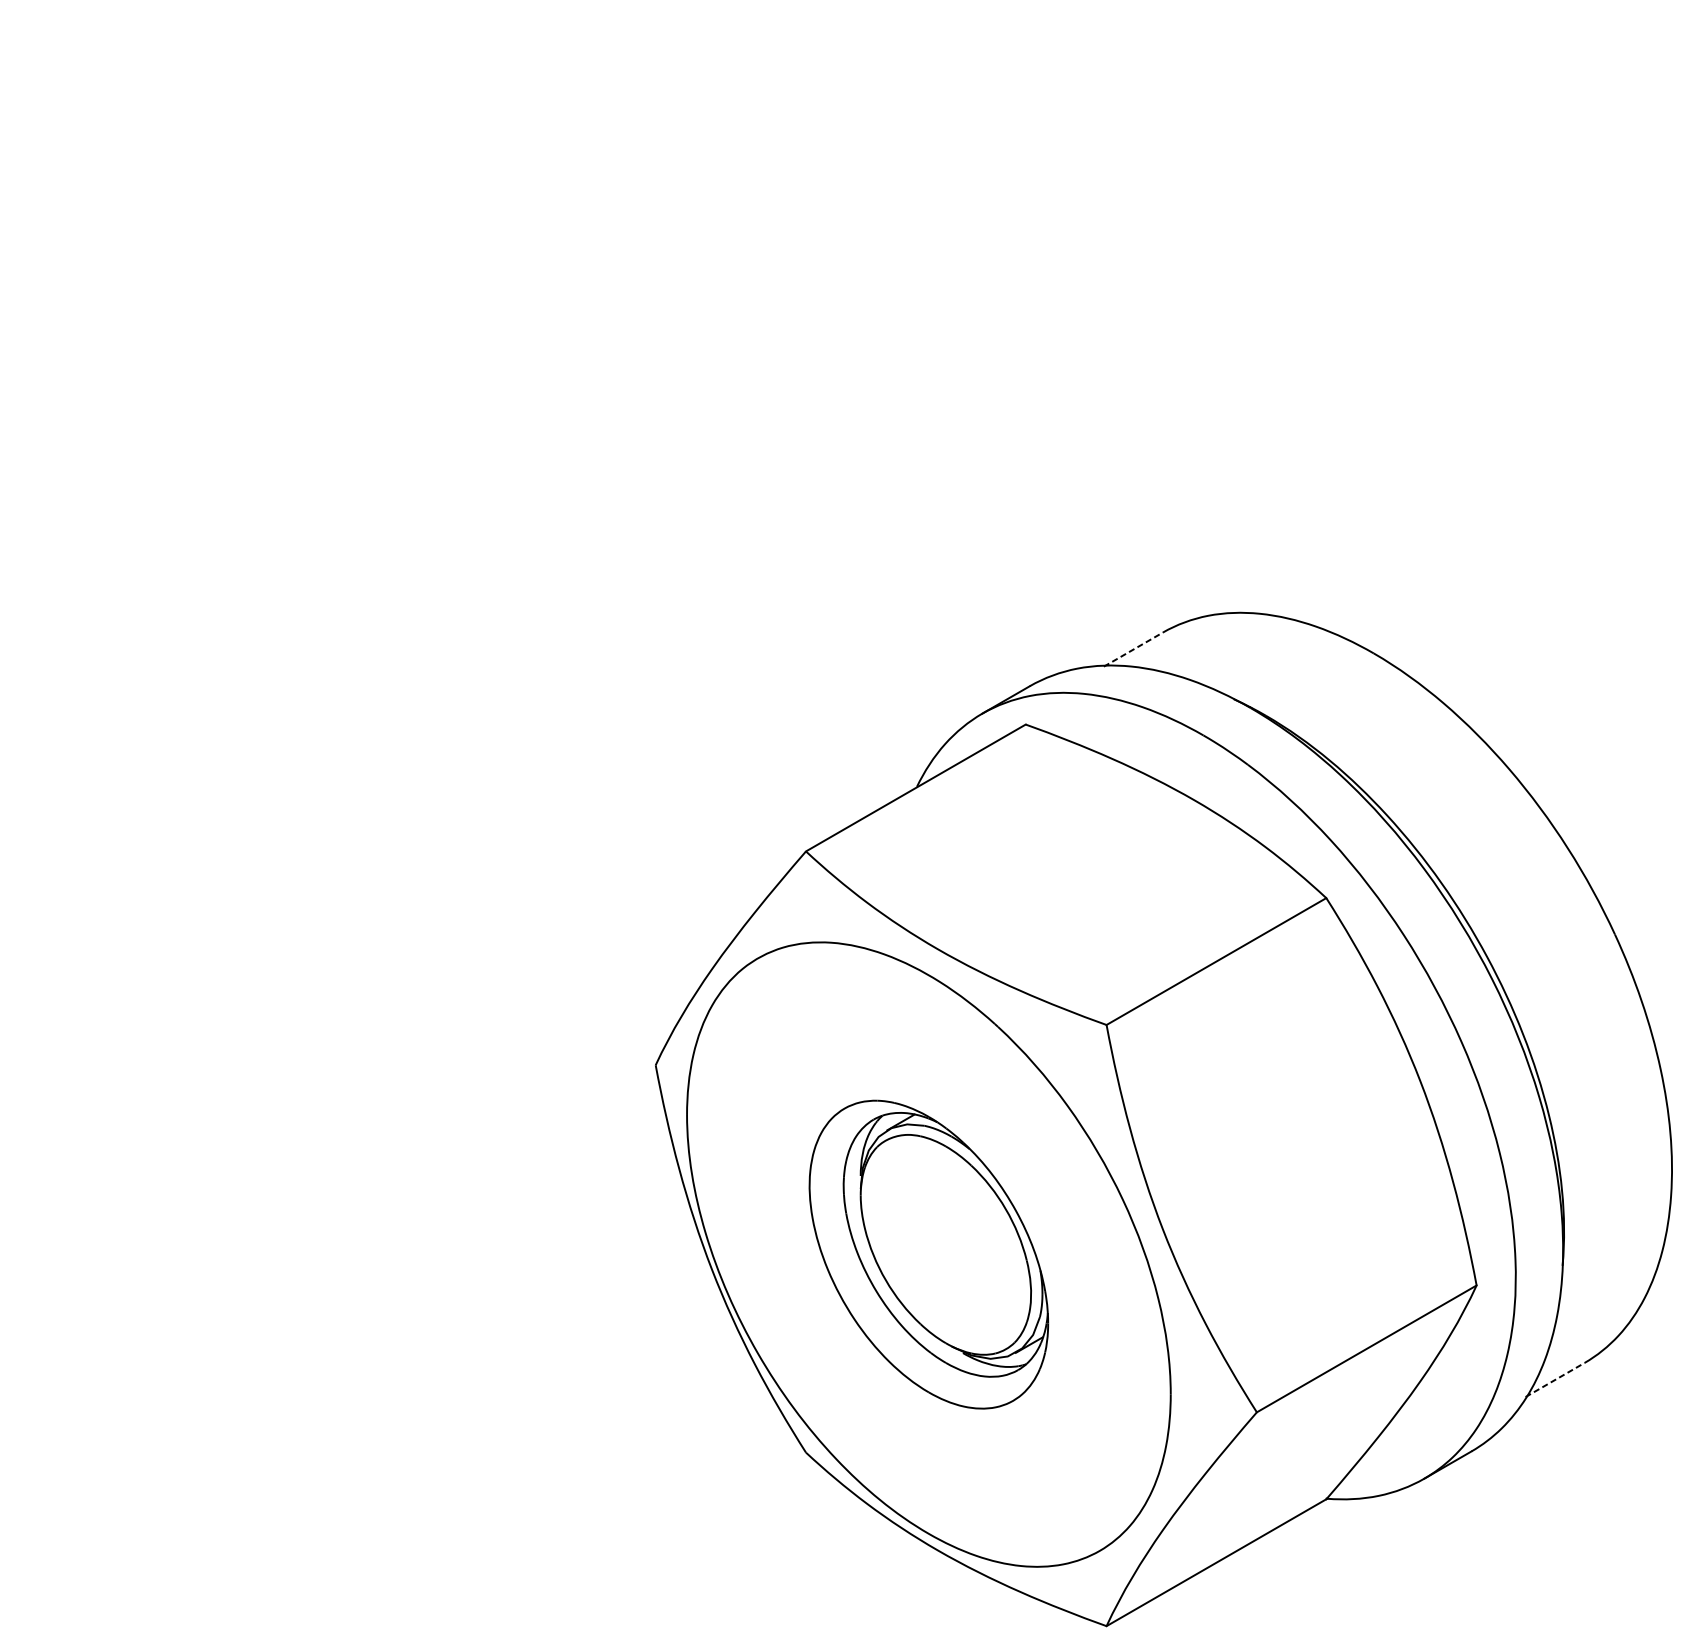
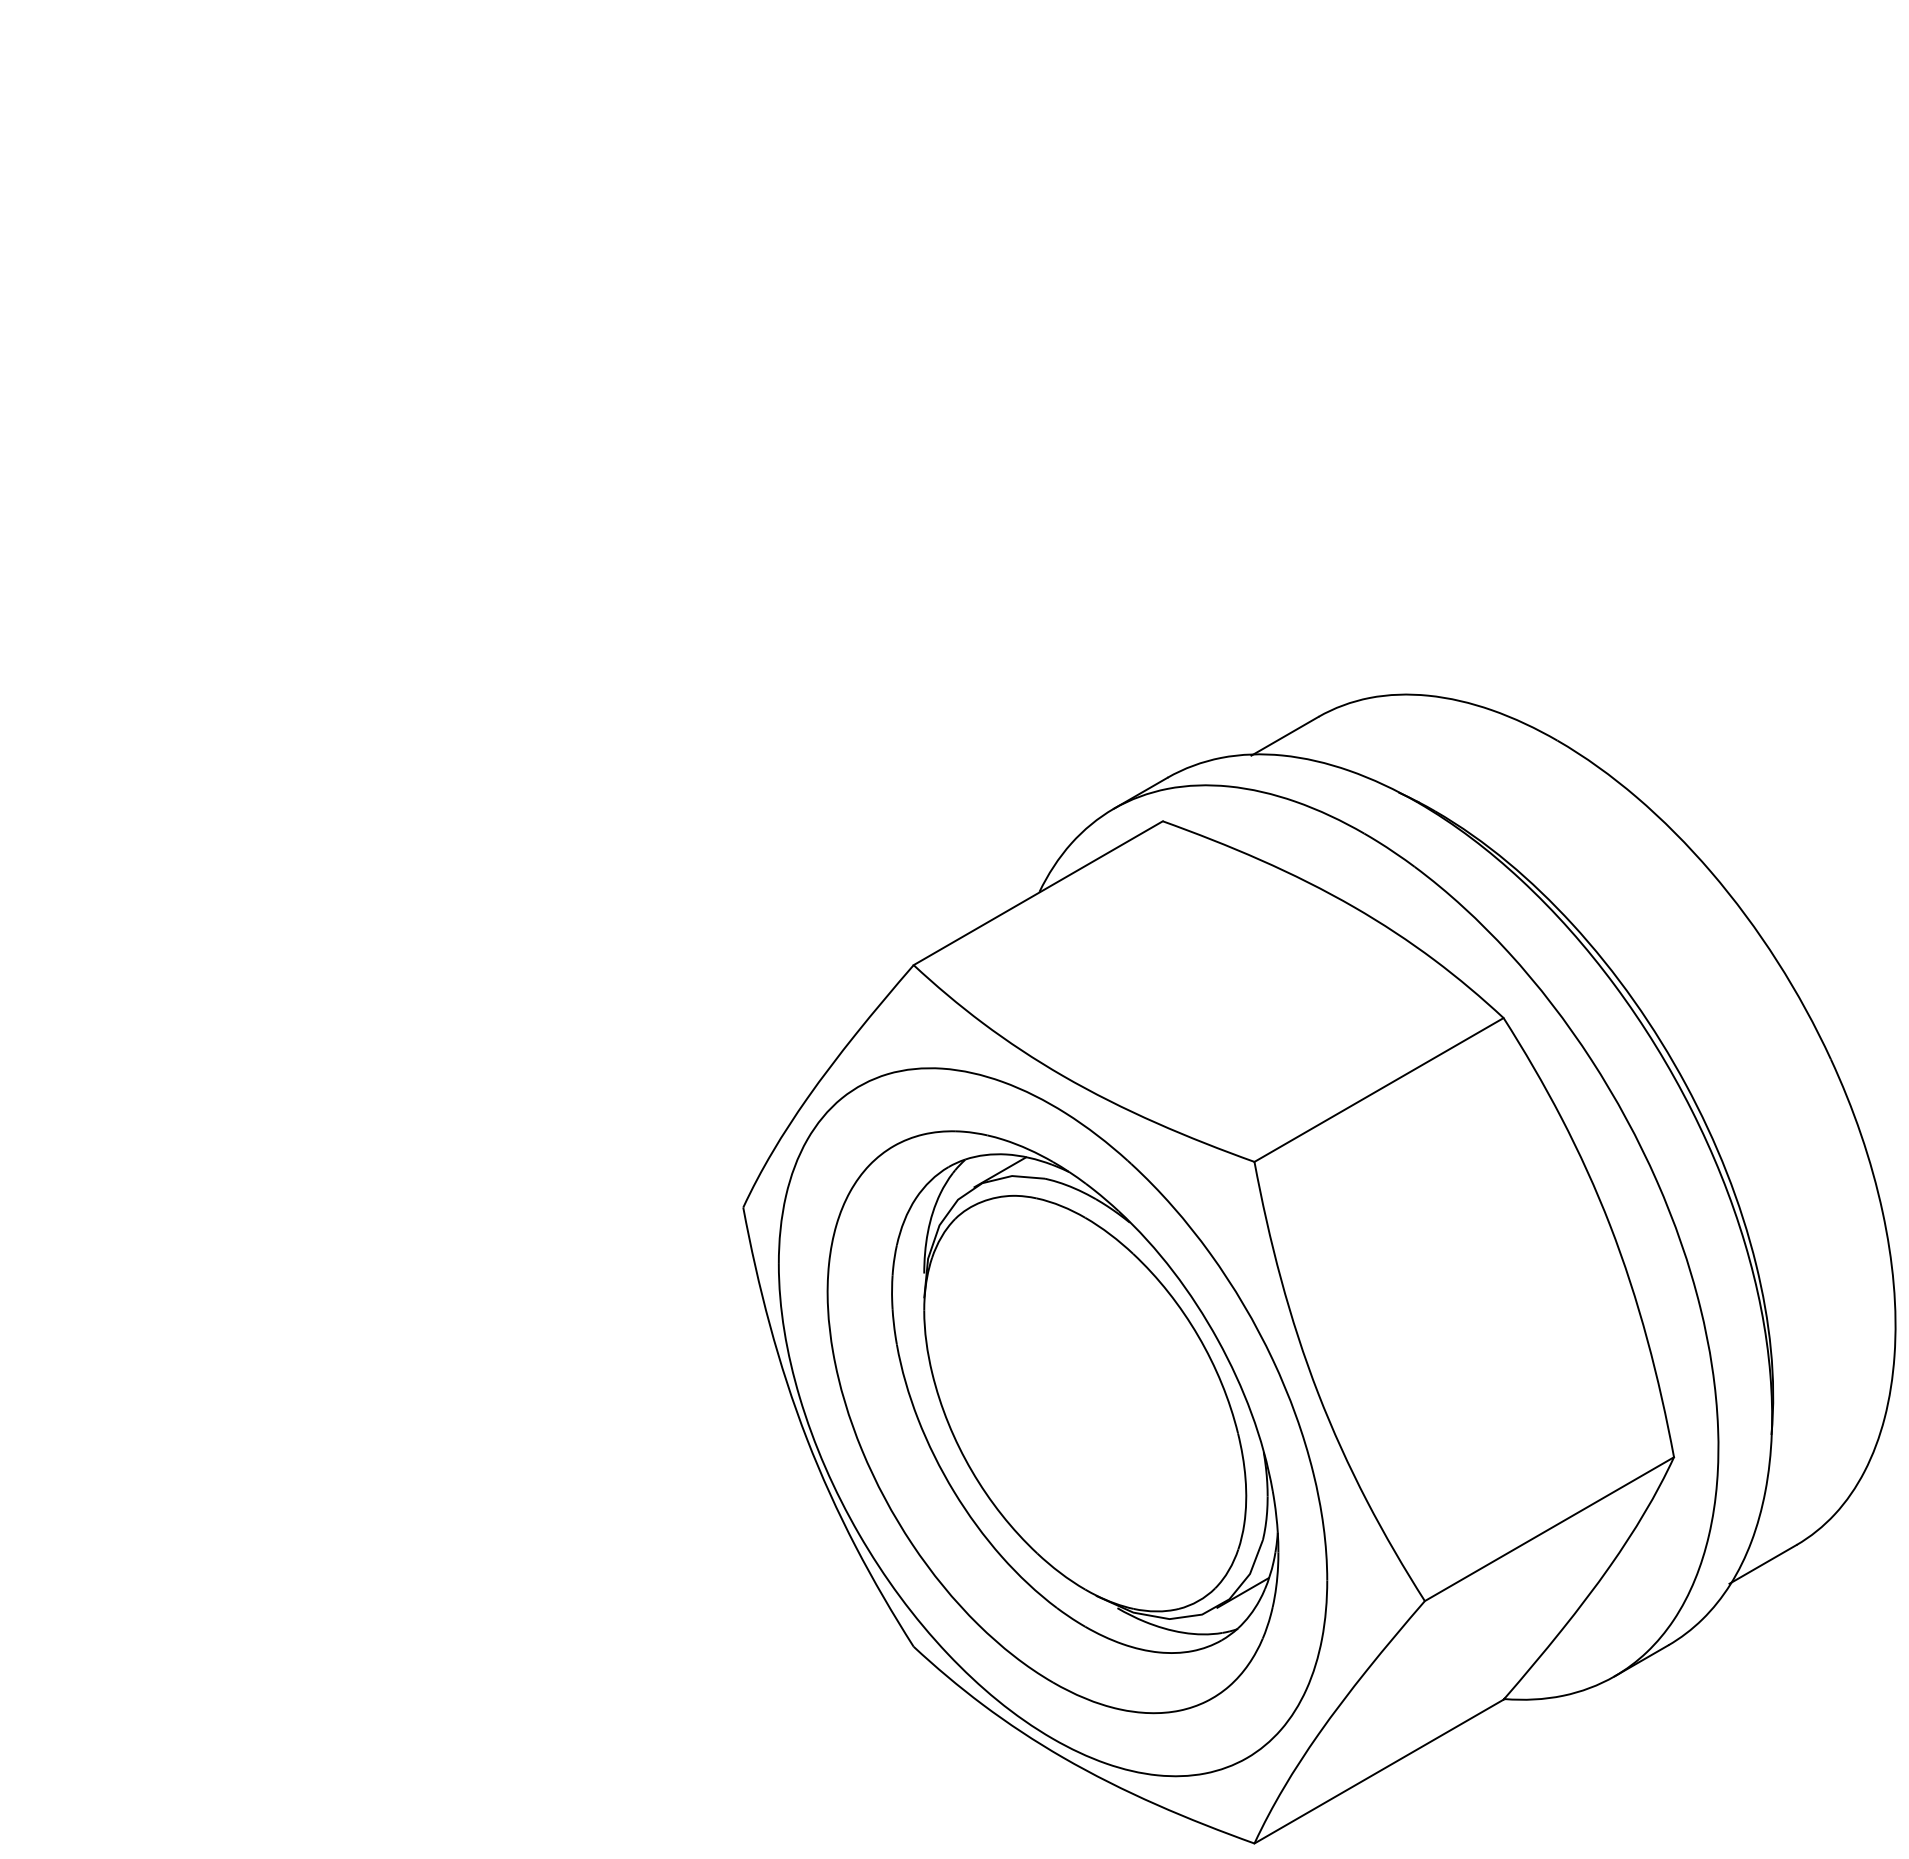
line: (1133, 649) -> (1284, 736), dashed -> solid
part: (928, 1254) -> (1052, 1422), size x1.67
line: (1555, 1380) -> (1763, 1564), dashed -> solid

